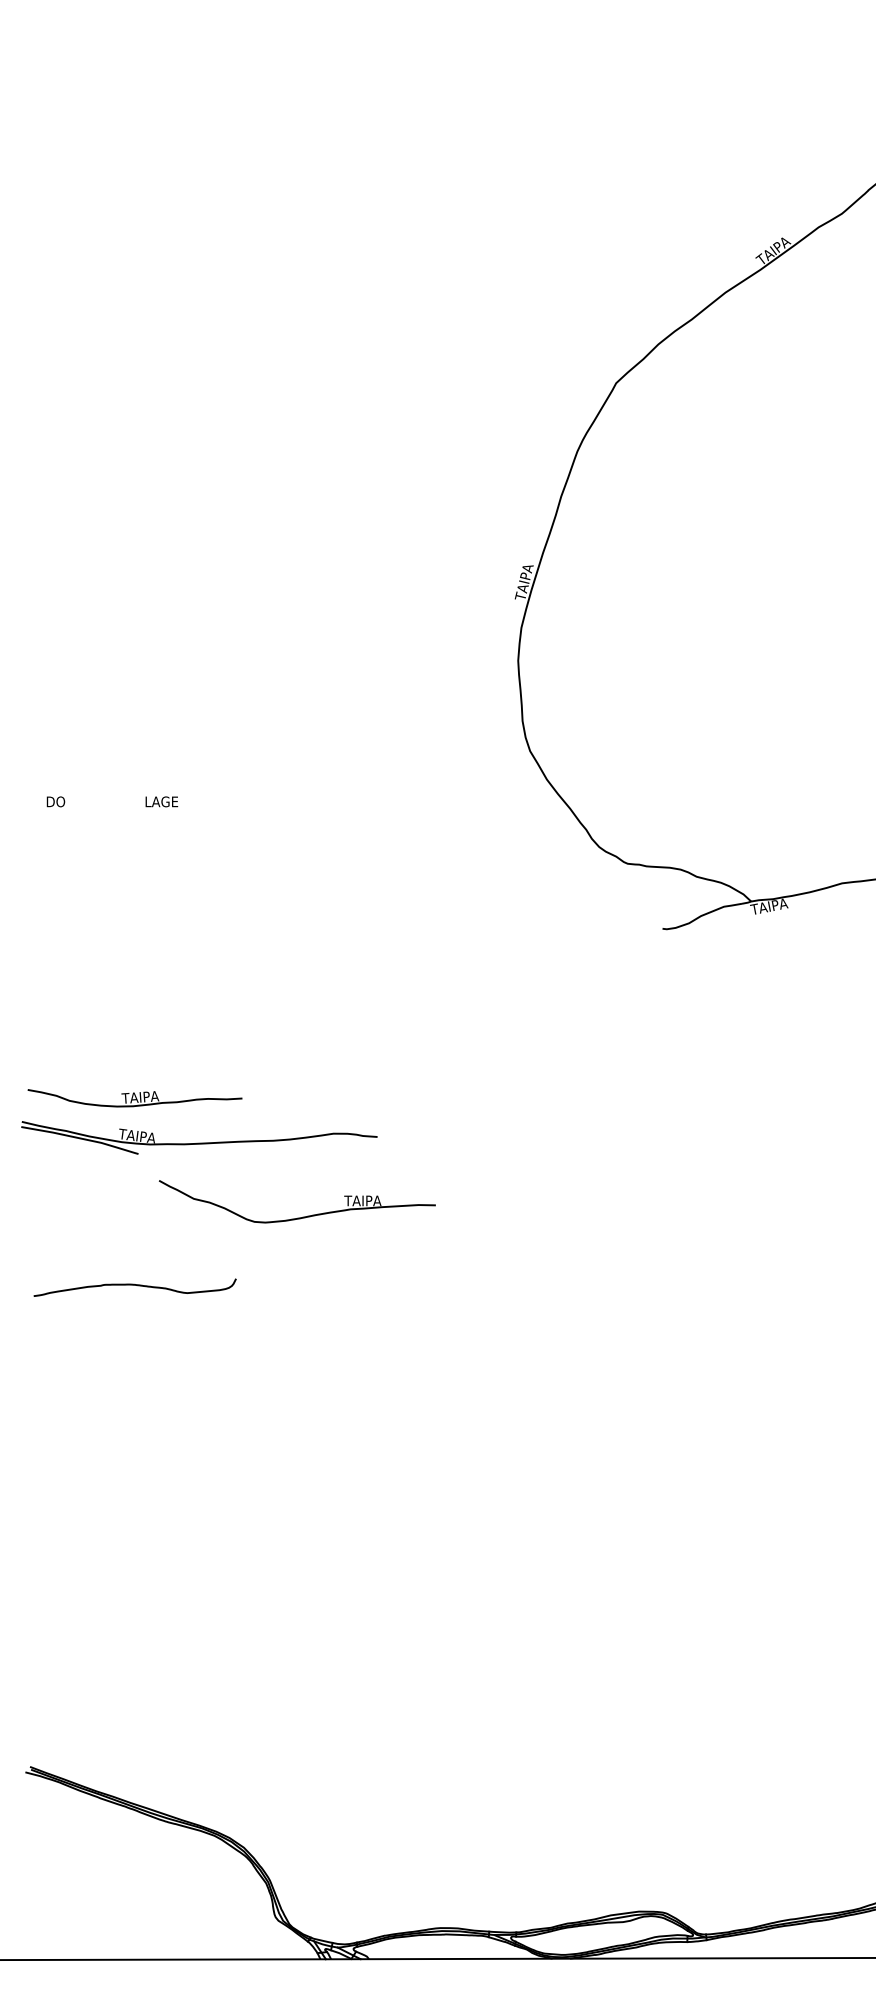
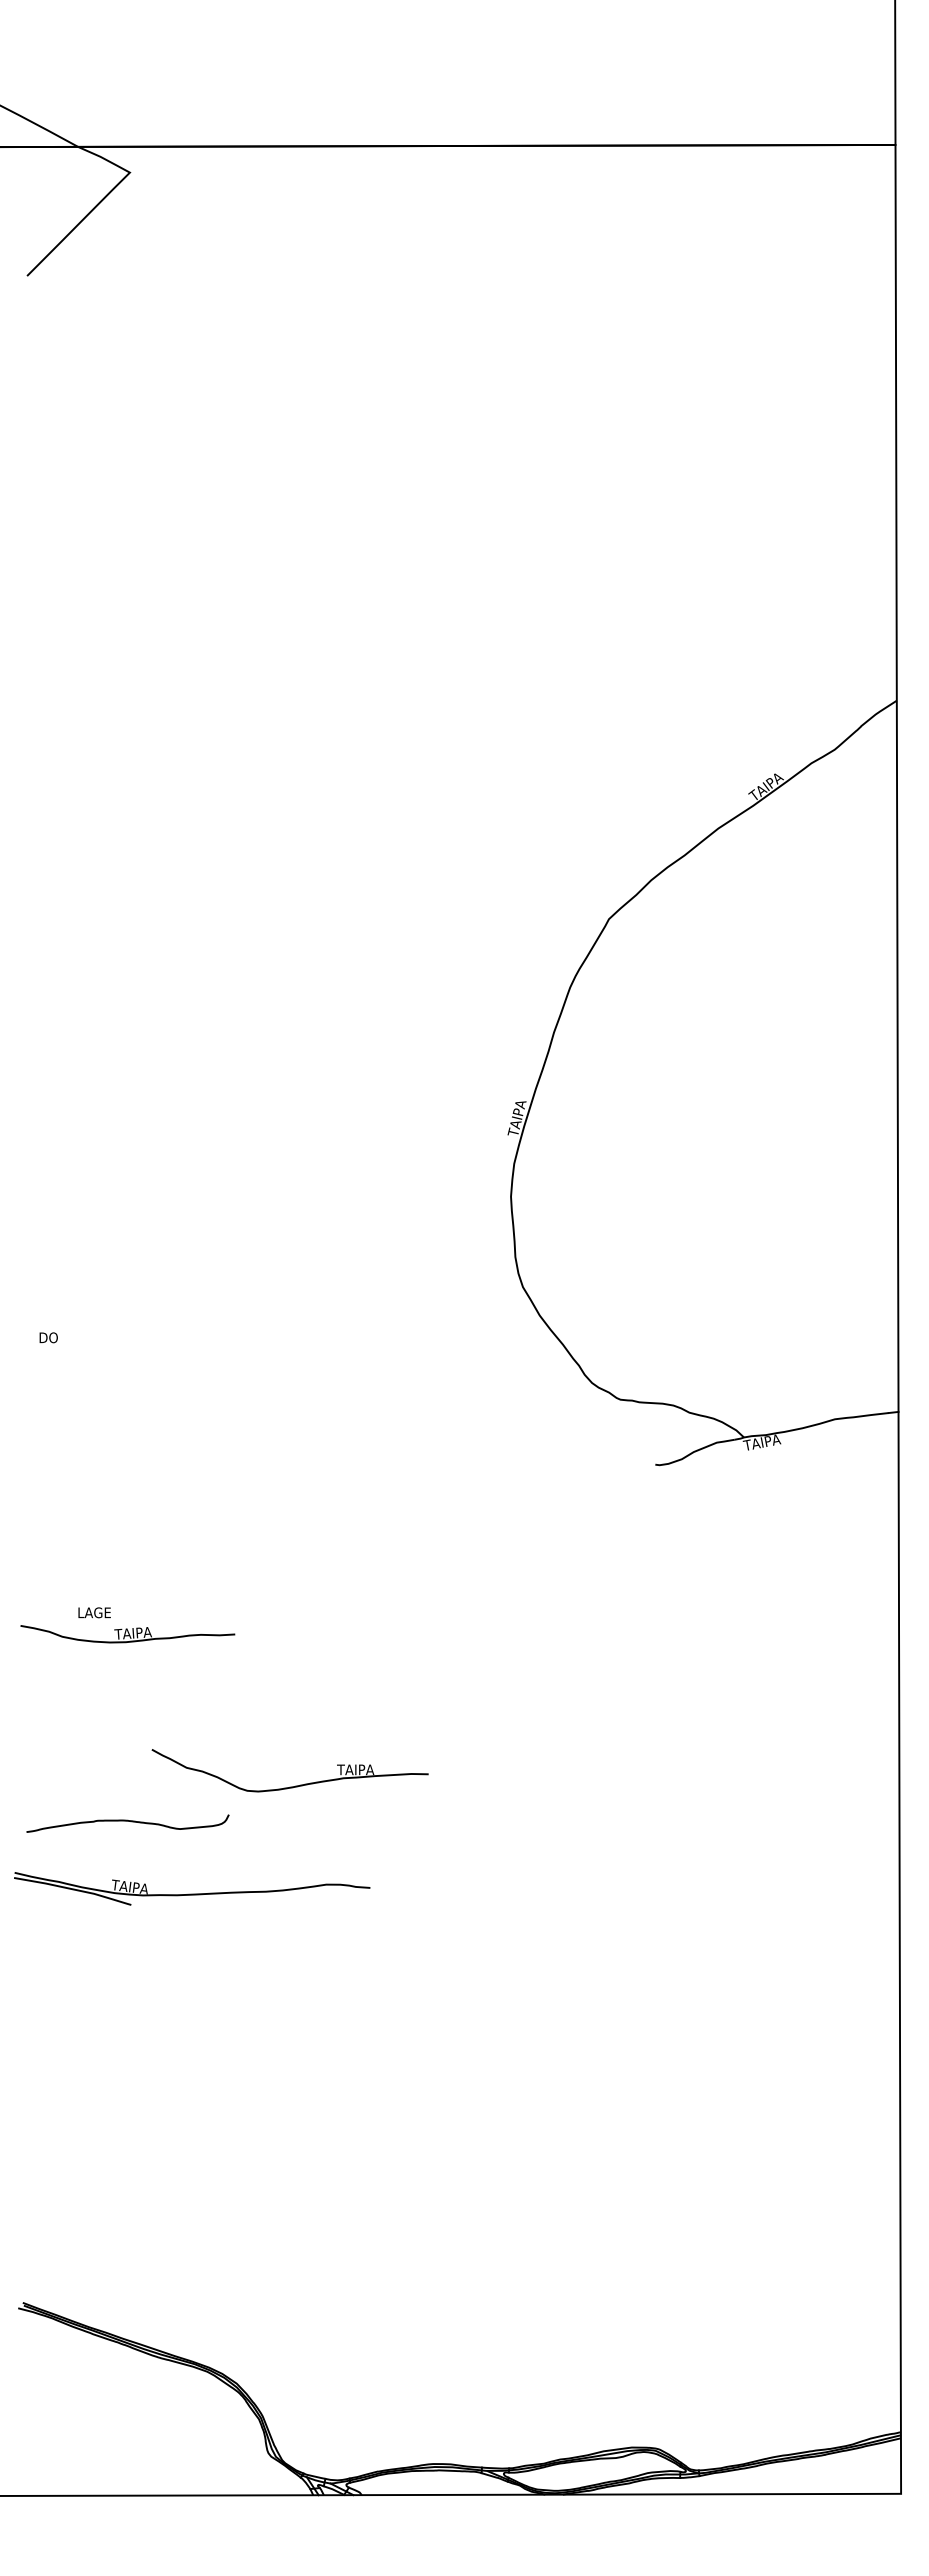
text: (161, 801) -> (94, 1612), moved
part: (199, 1137) -> (192, 1888), moved
part: (296, 1217) -> (289, 1786), moved

